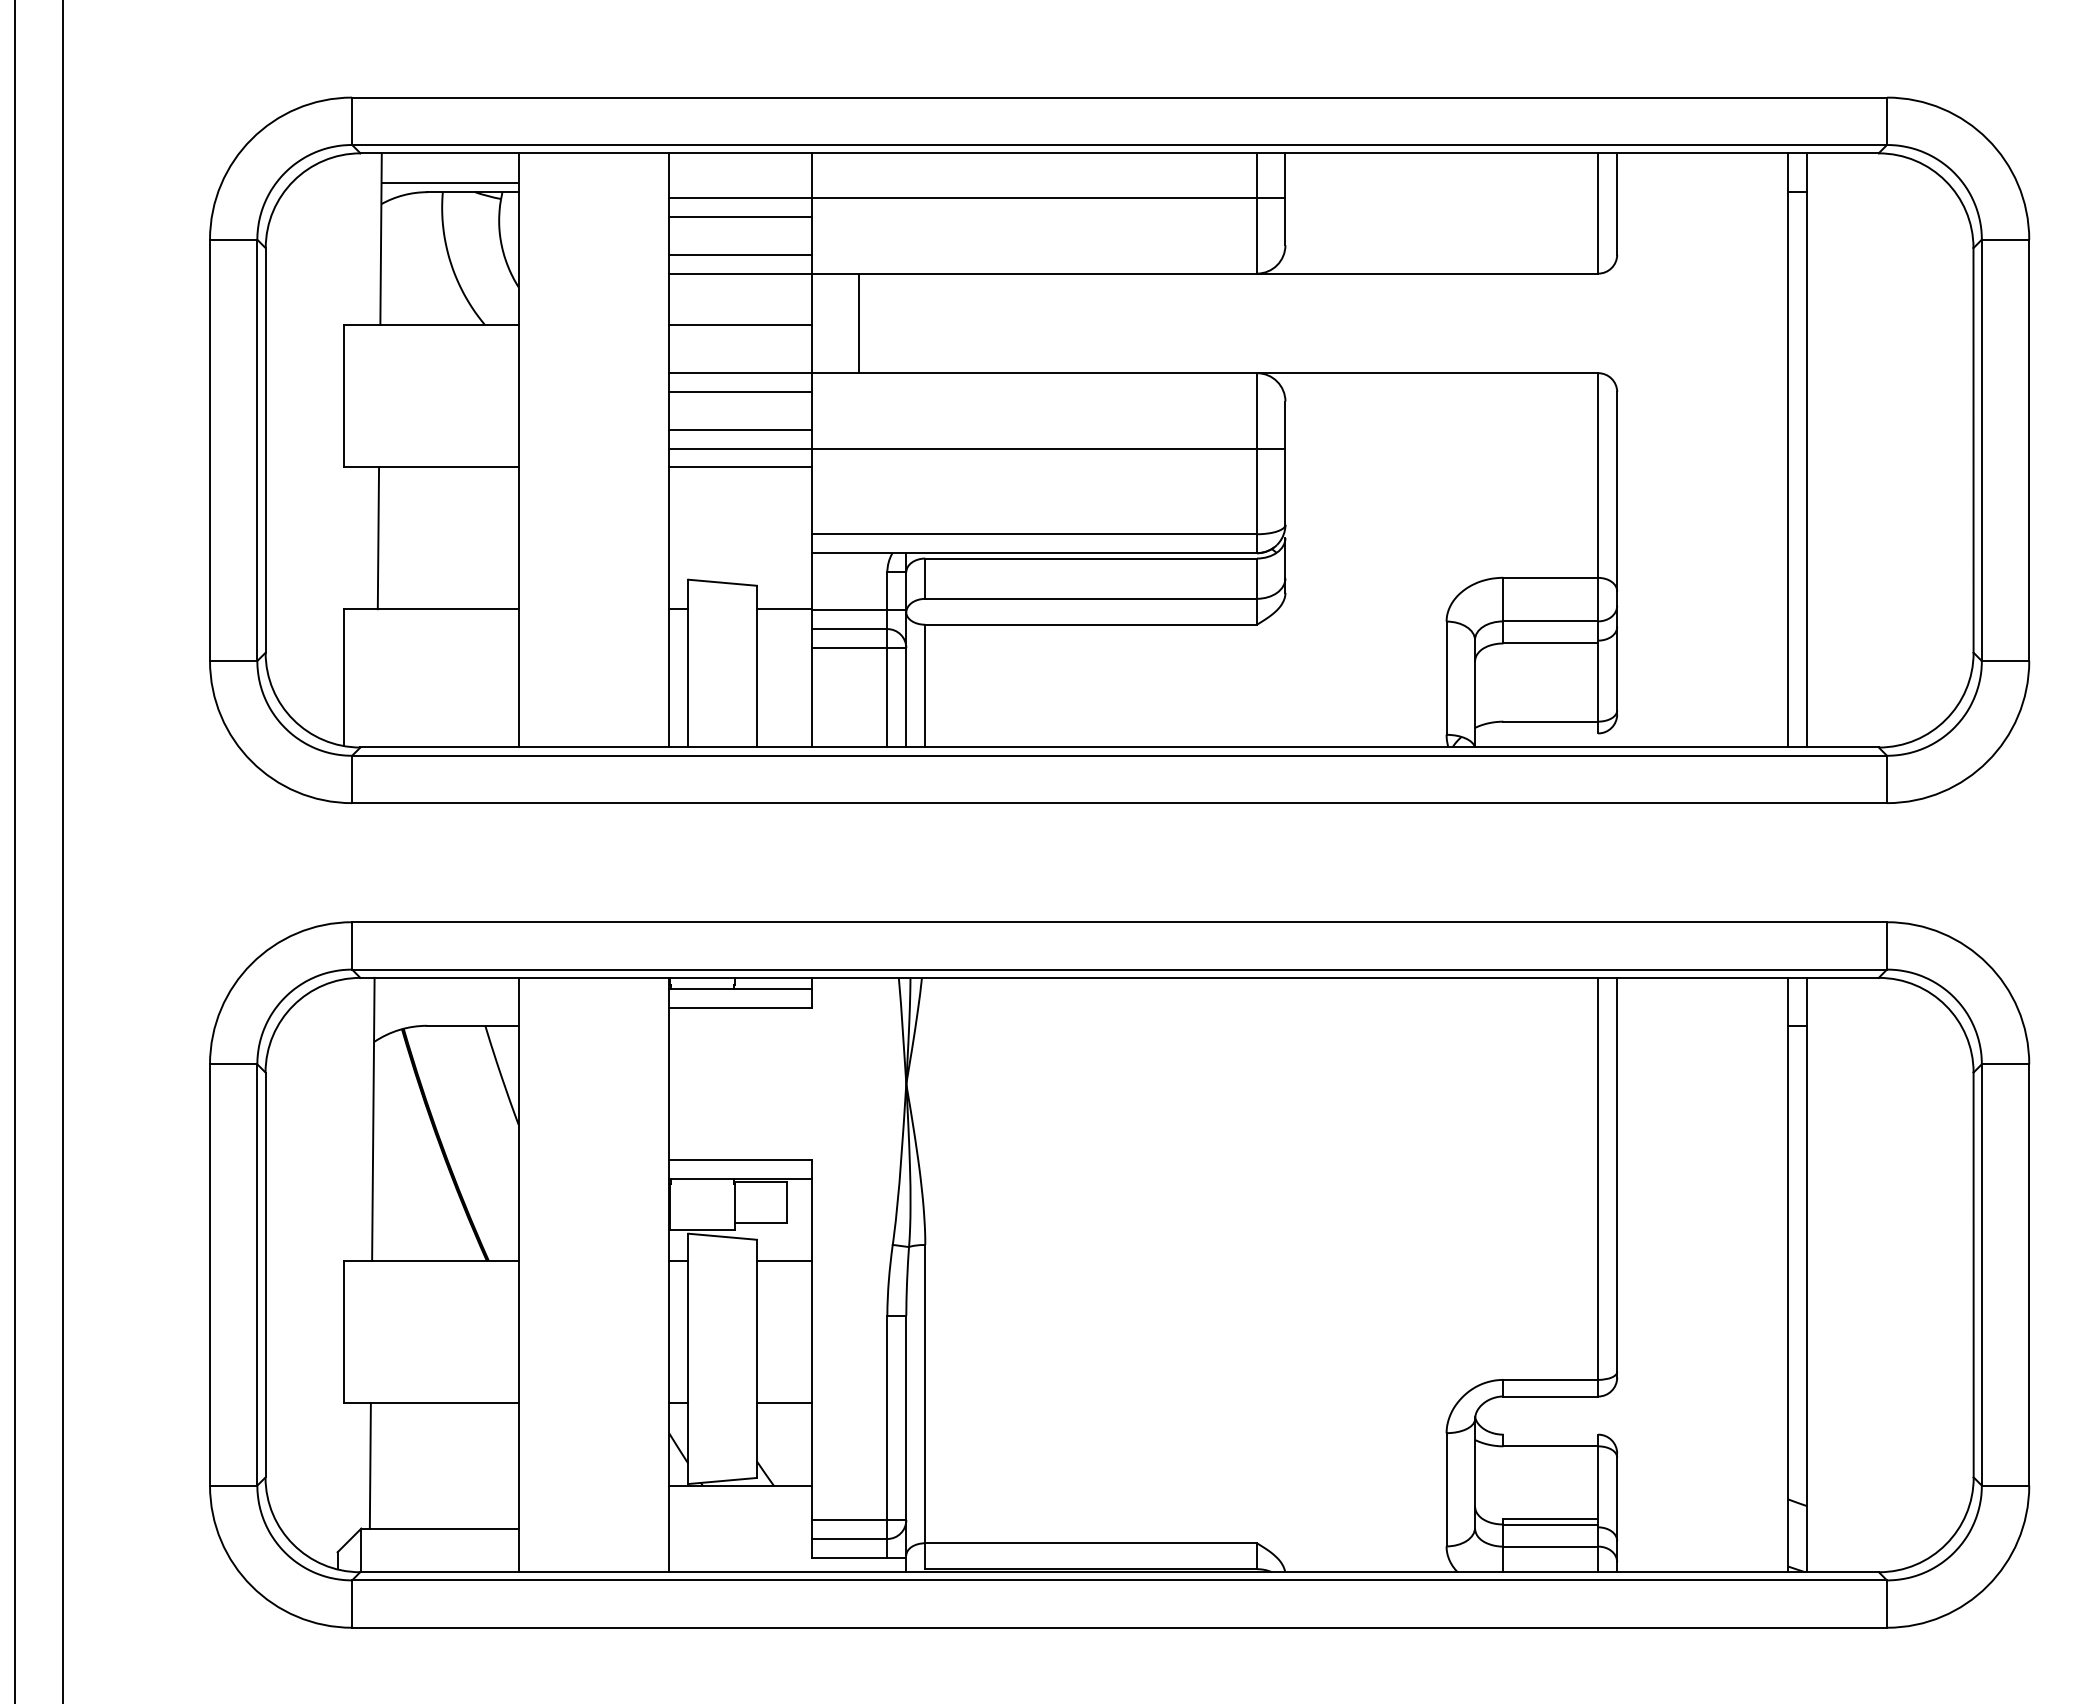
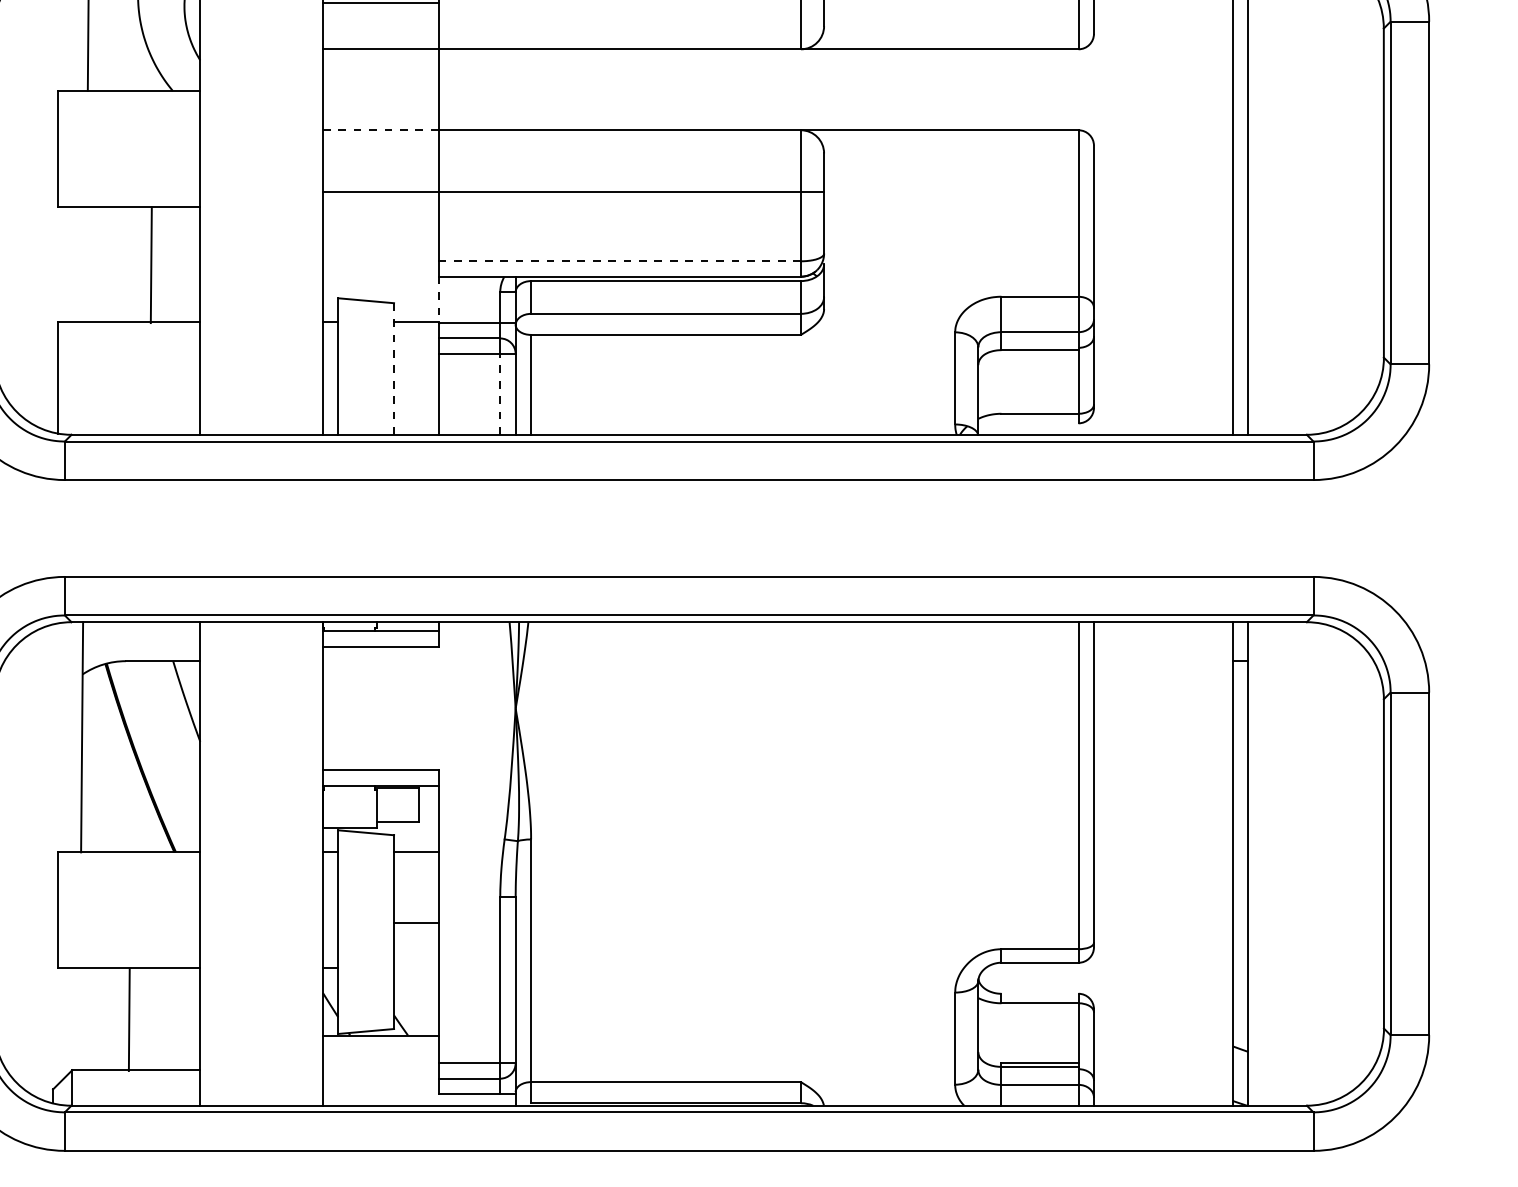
line: (740, 254) -> (380, 33), removed
line: (858, 323) -> (476, 89), removed
line: (740, 324) -> (380, 90), removed
line: (739, 373) -> (379, 130), solid -> dashed
line: (740, 392) -> (380, 145), removed
line: (740, 430) -> (380, 176), removed
line: (740, 467) -> (380, 207), removed
line: (1034, 534) -> (619, 261), solid -> dashed
line: (378, 538) -> (151, 265), moved
line: (811, 582) -> (438, 300), solid -> dashed
line: (756, 666) -> (393, 368), solid -> dashed
line: (887, 697) -> (500, 394), solid -> dashed
line: (783, 1402) -> (415, 922), moved
line: (369, 1465) -> (128, 1019), moved

